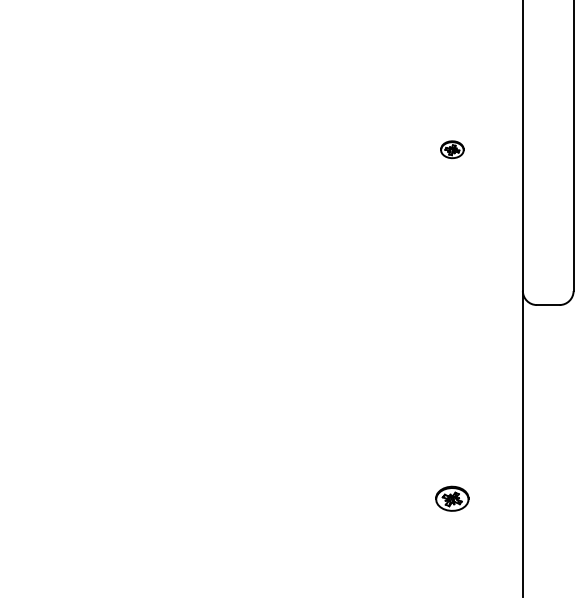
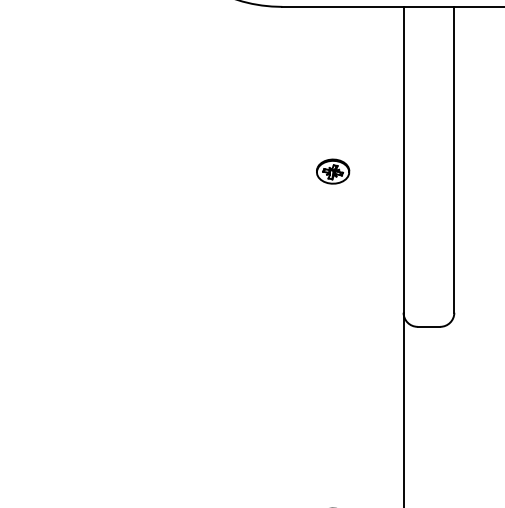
part: (452, 149) -> (333, 171), size x1.43

